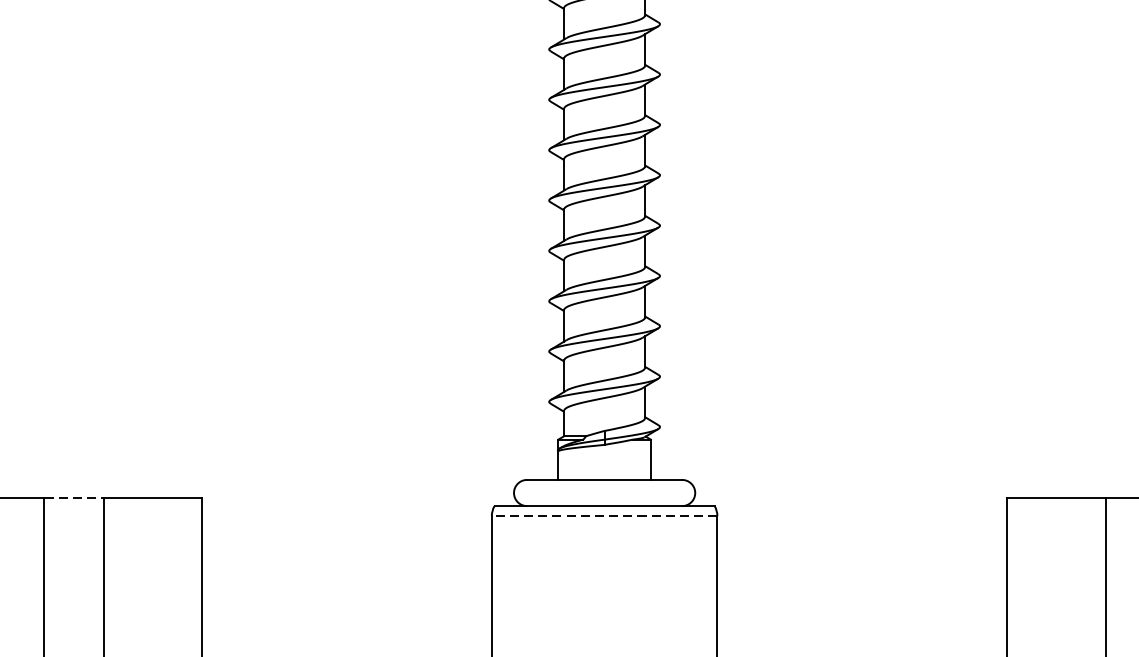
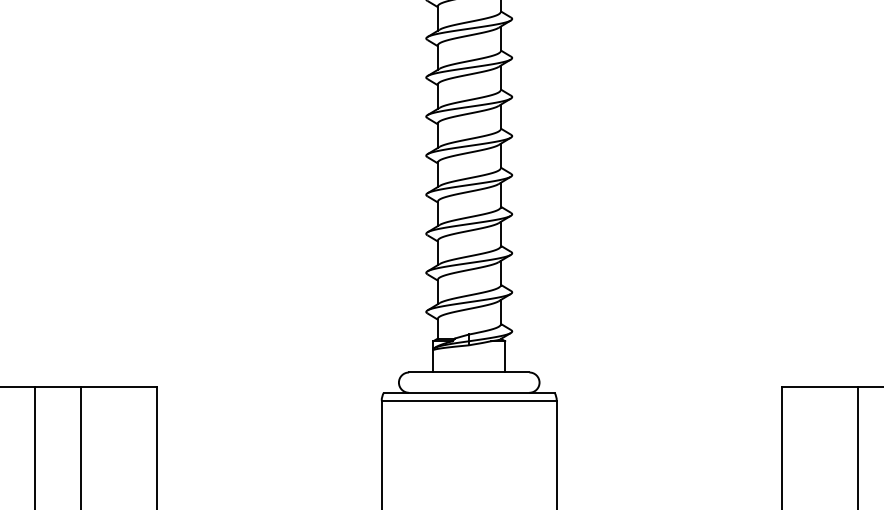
line: (73, 497) -> (57, 386), dashed -> solid
line: (603, 516) -> (468, 400), dashed -> solid

